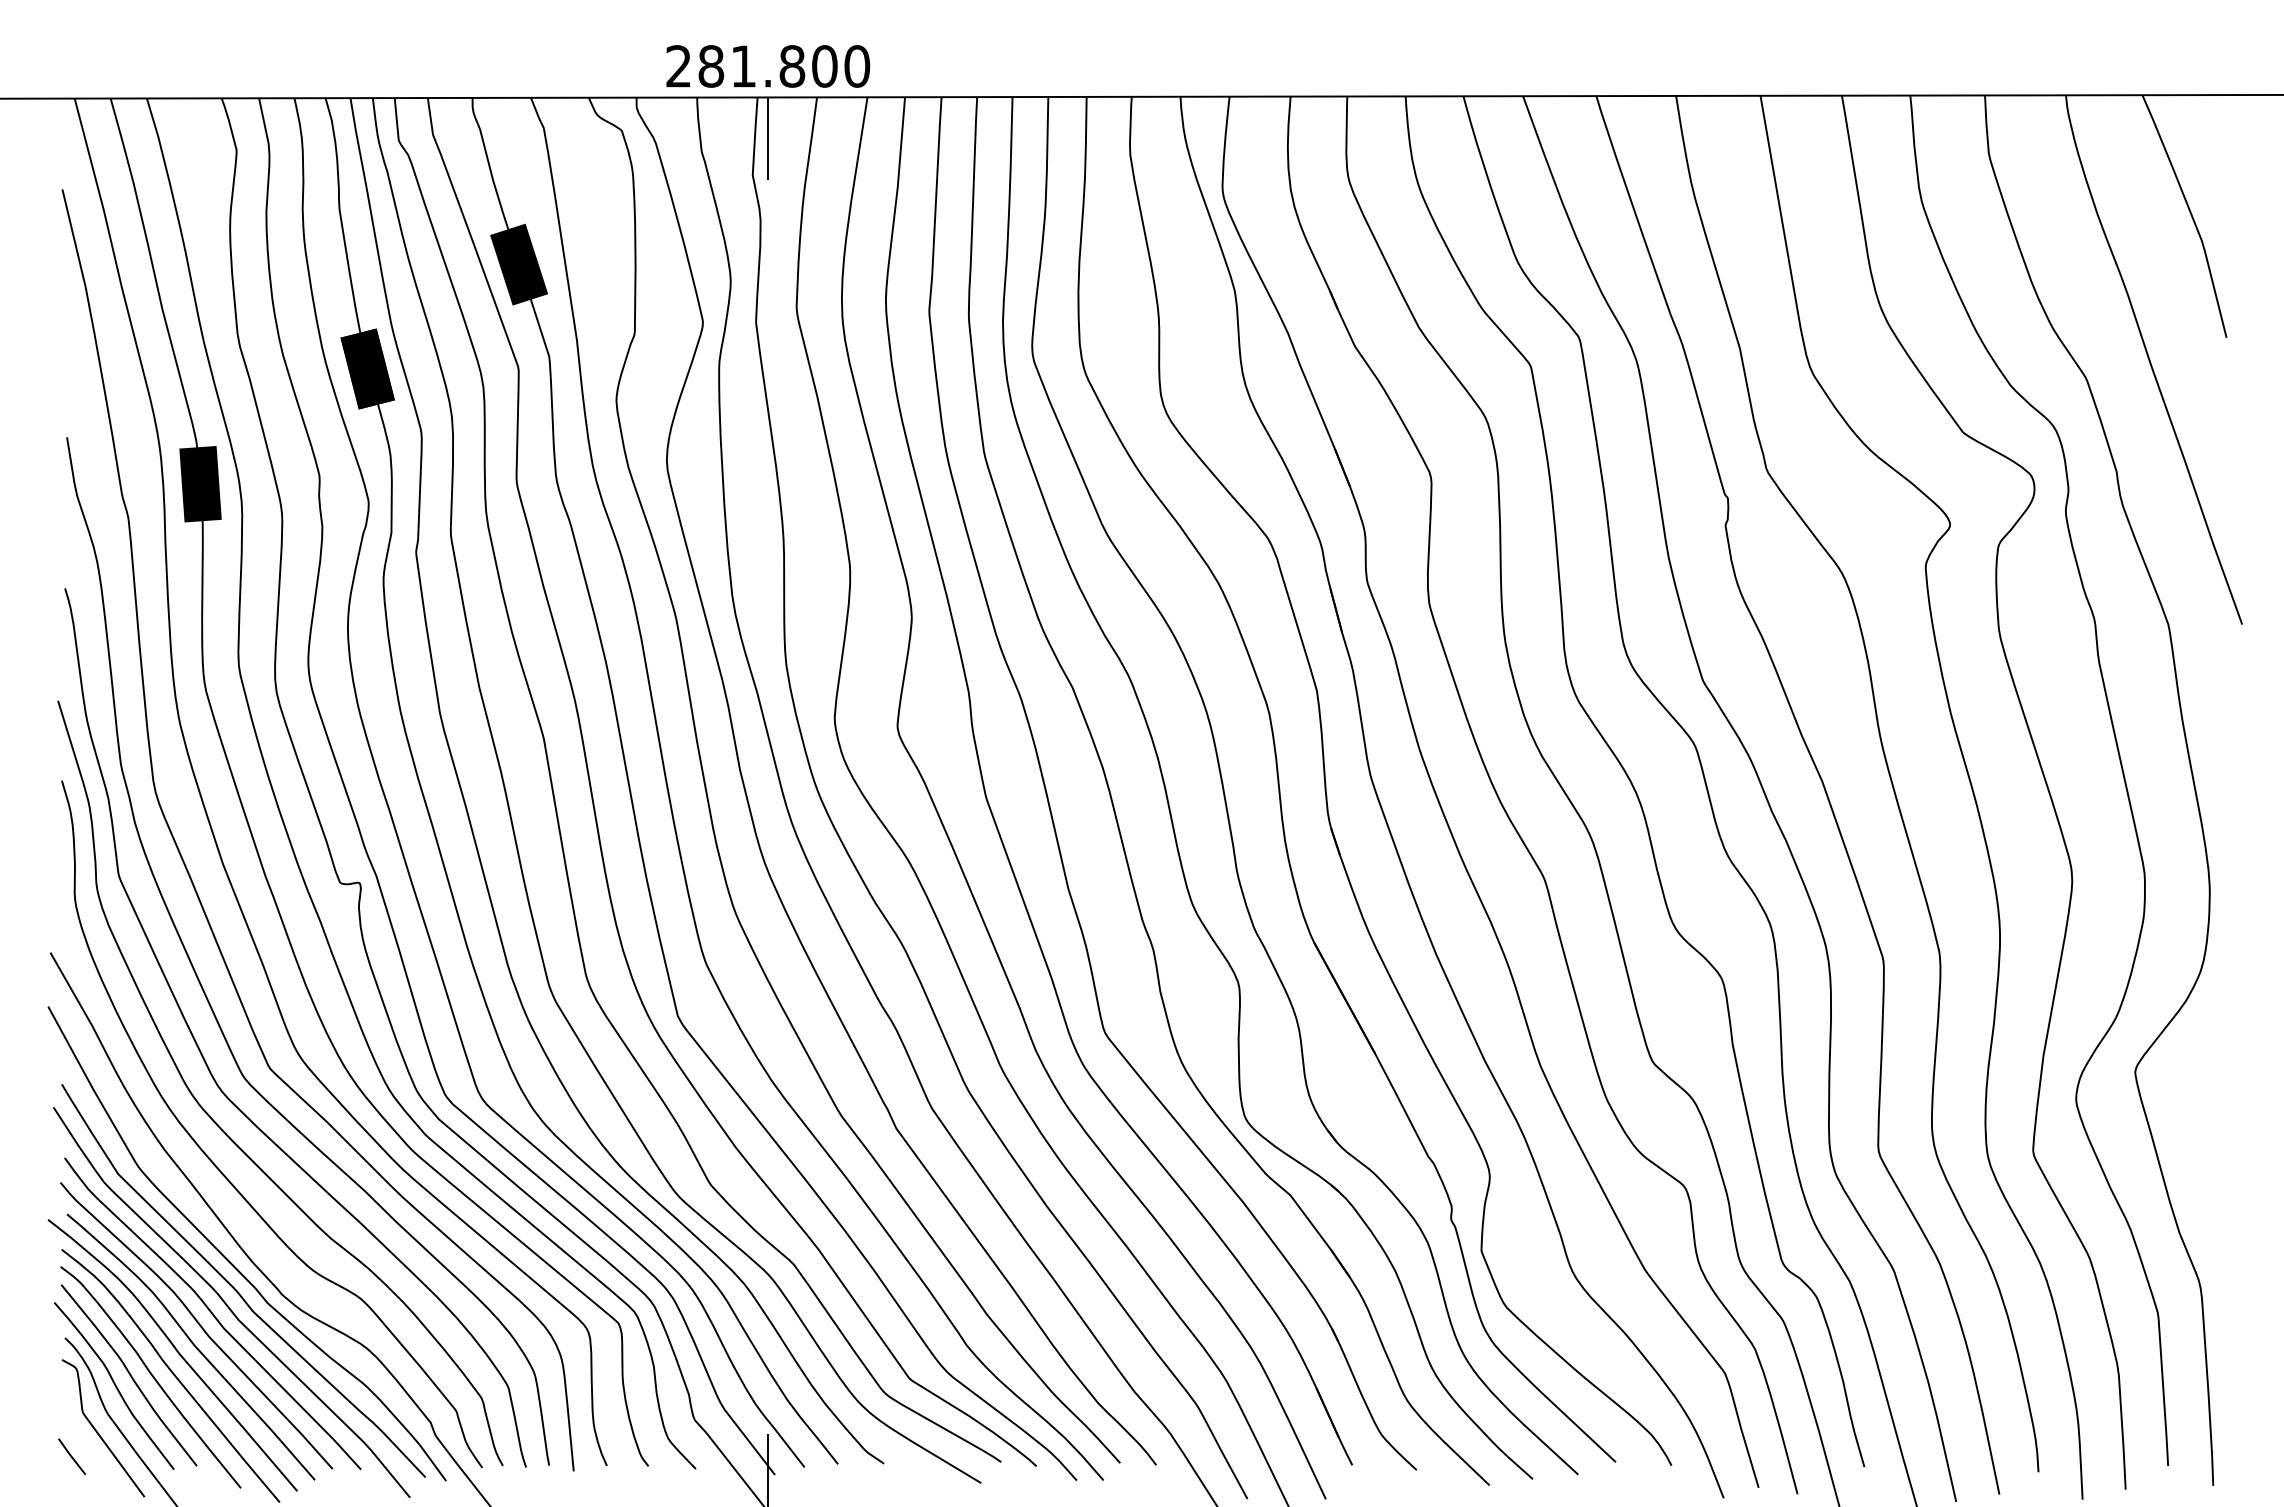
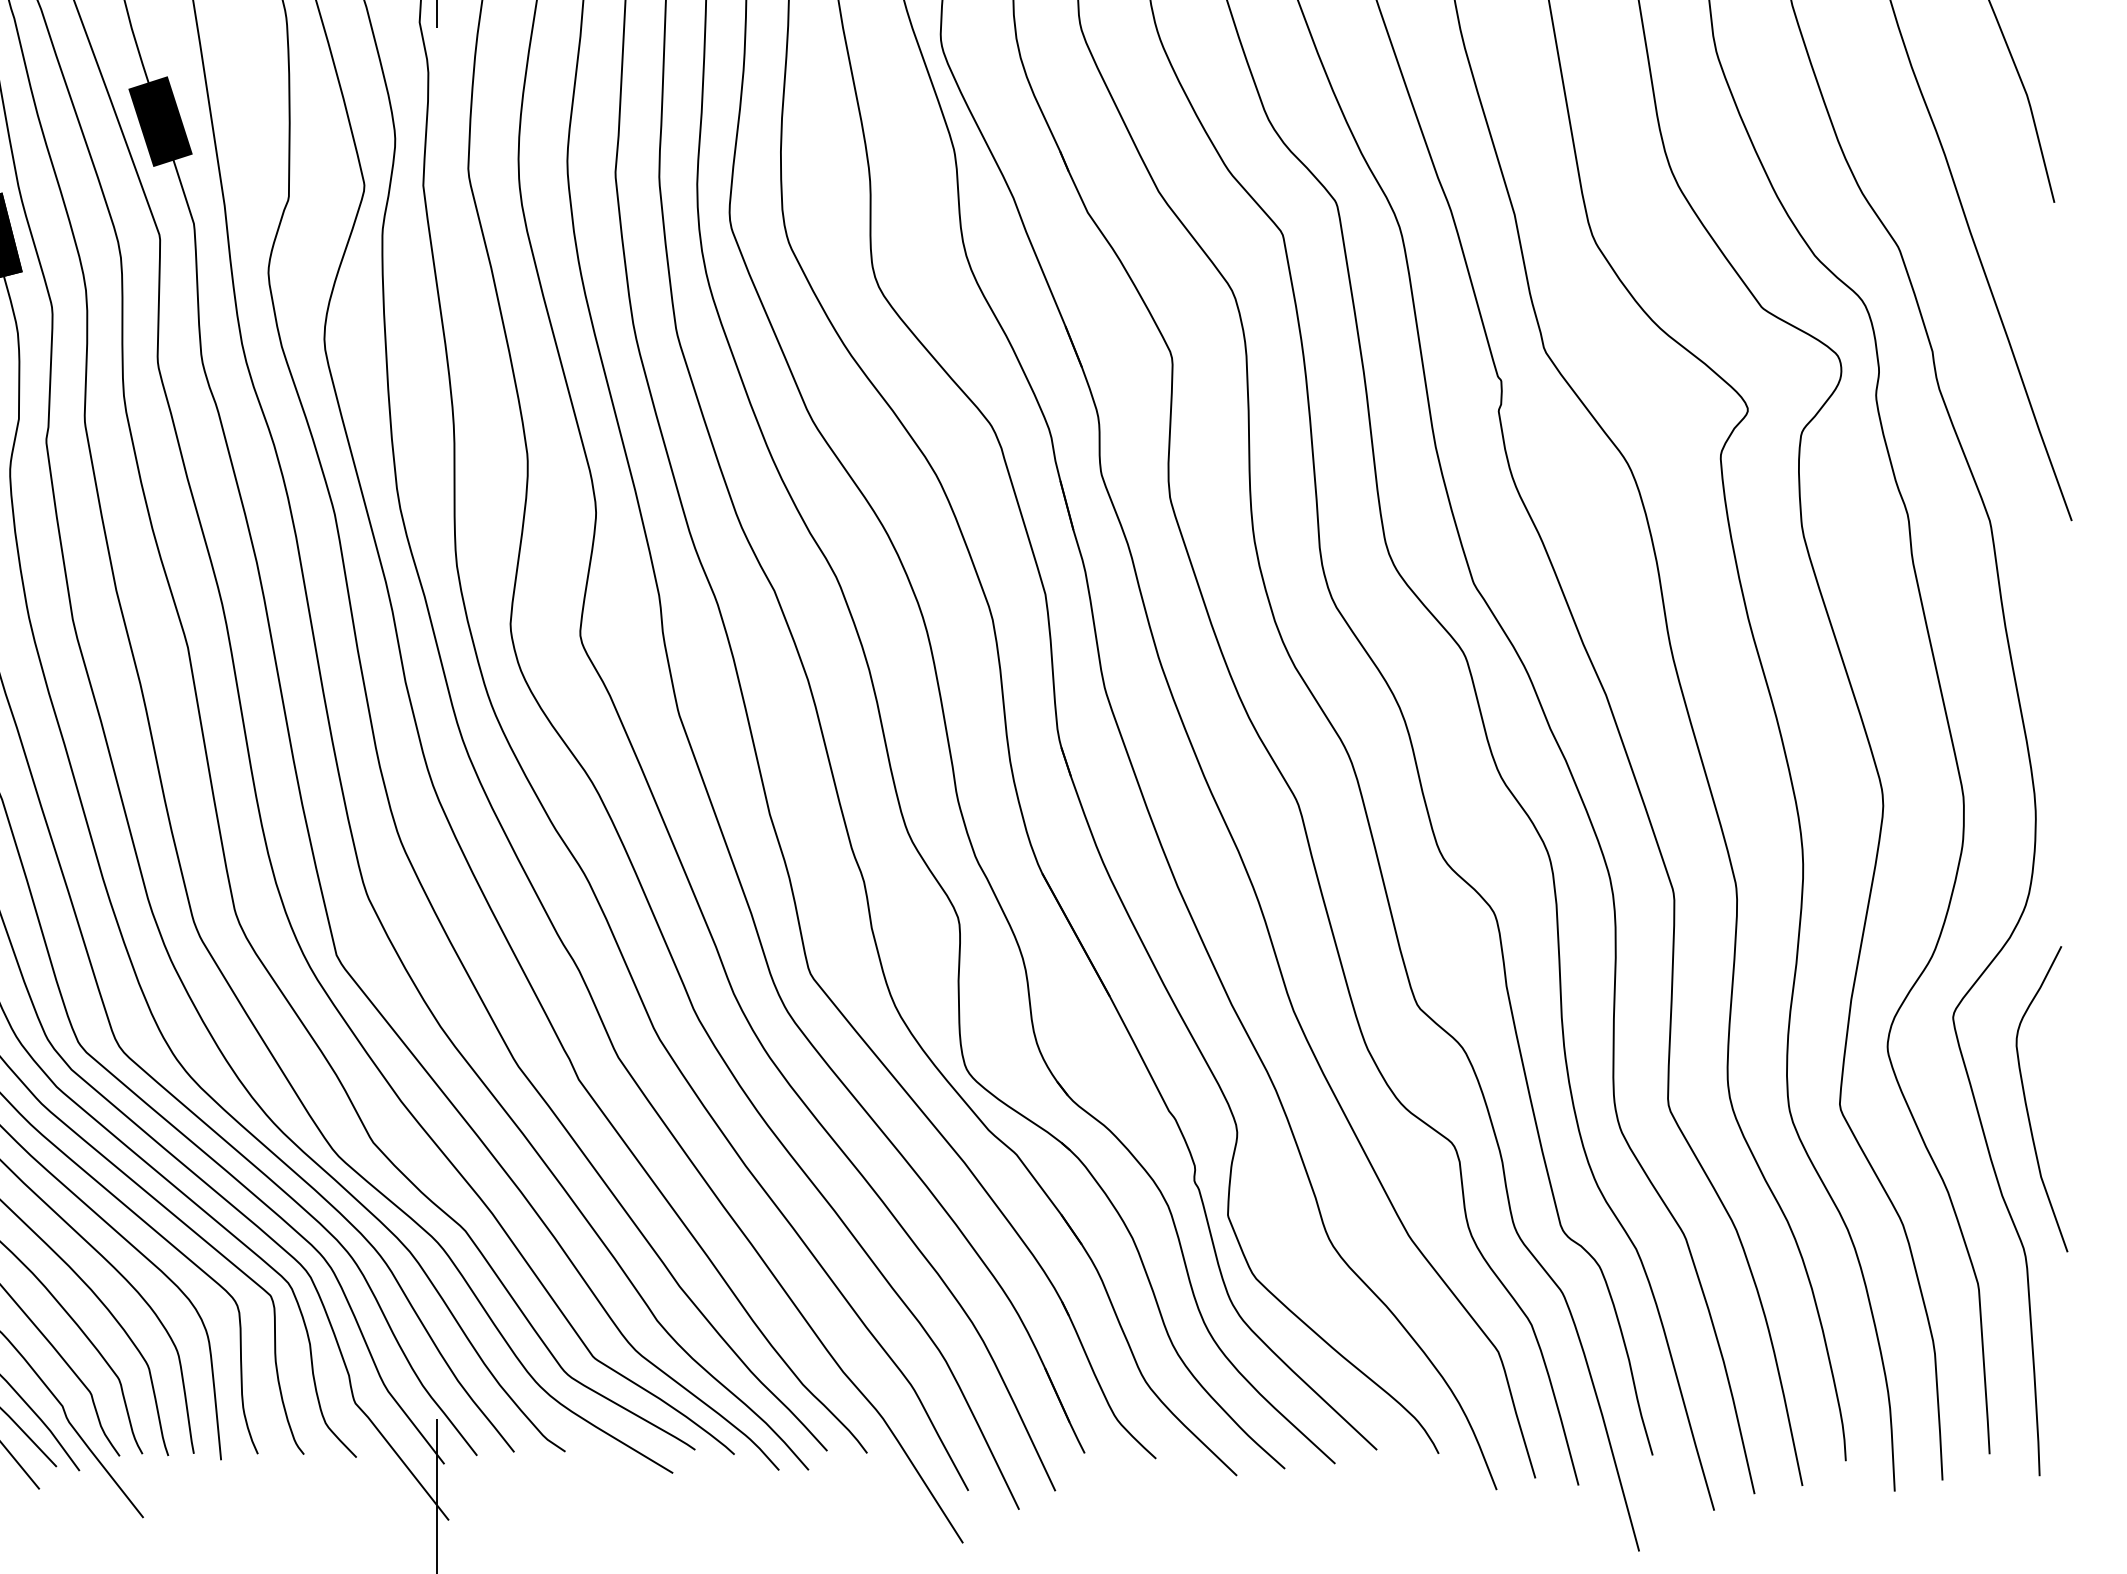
curve: (2201, 1146) -> (2026, 1099), added

